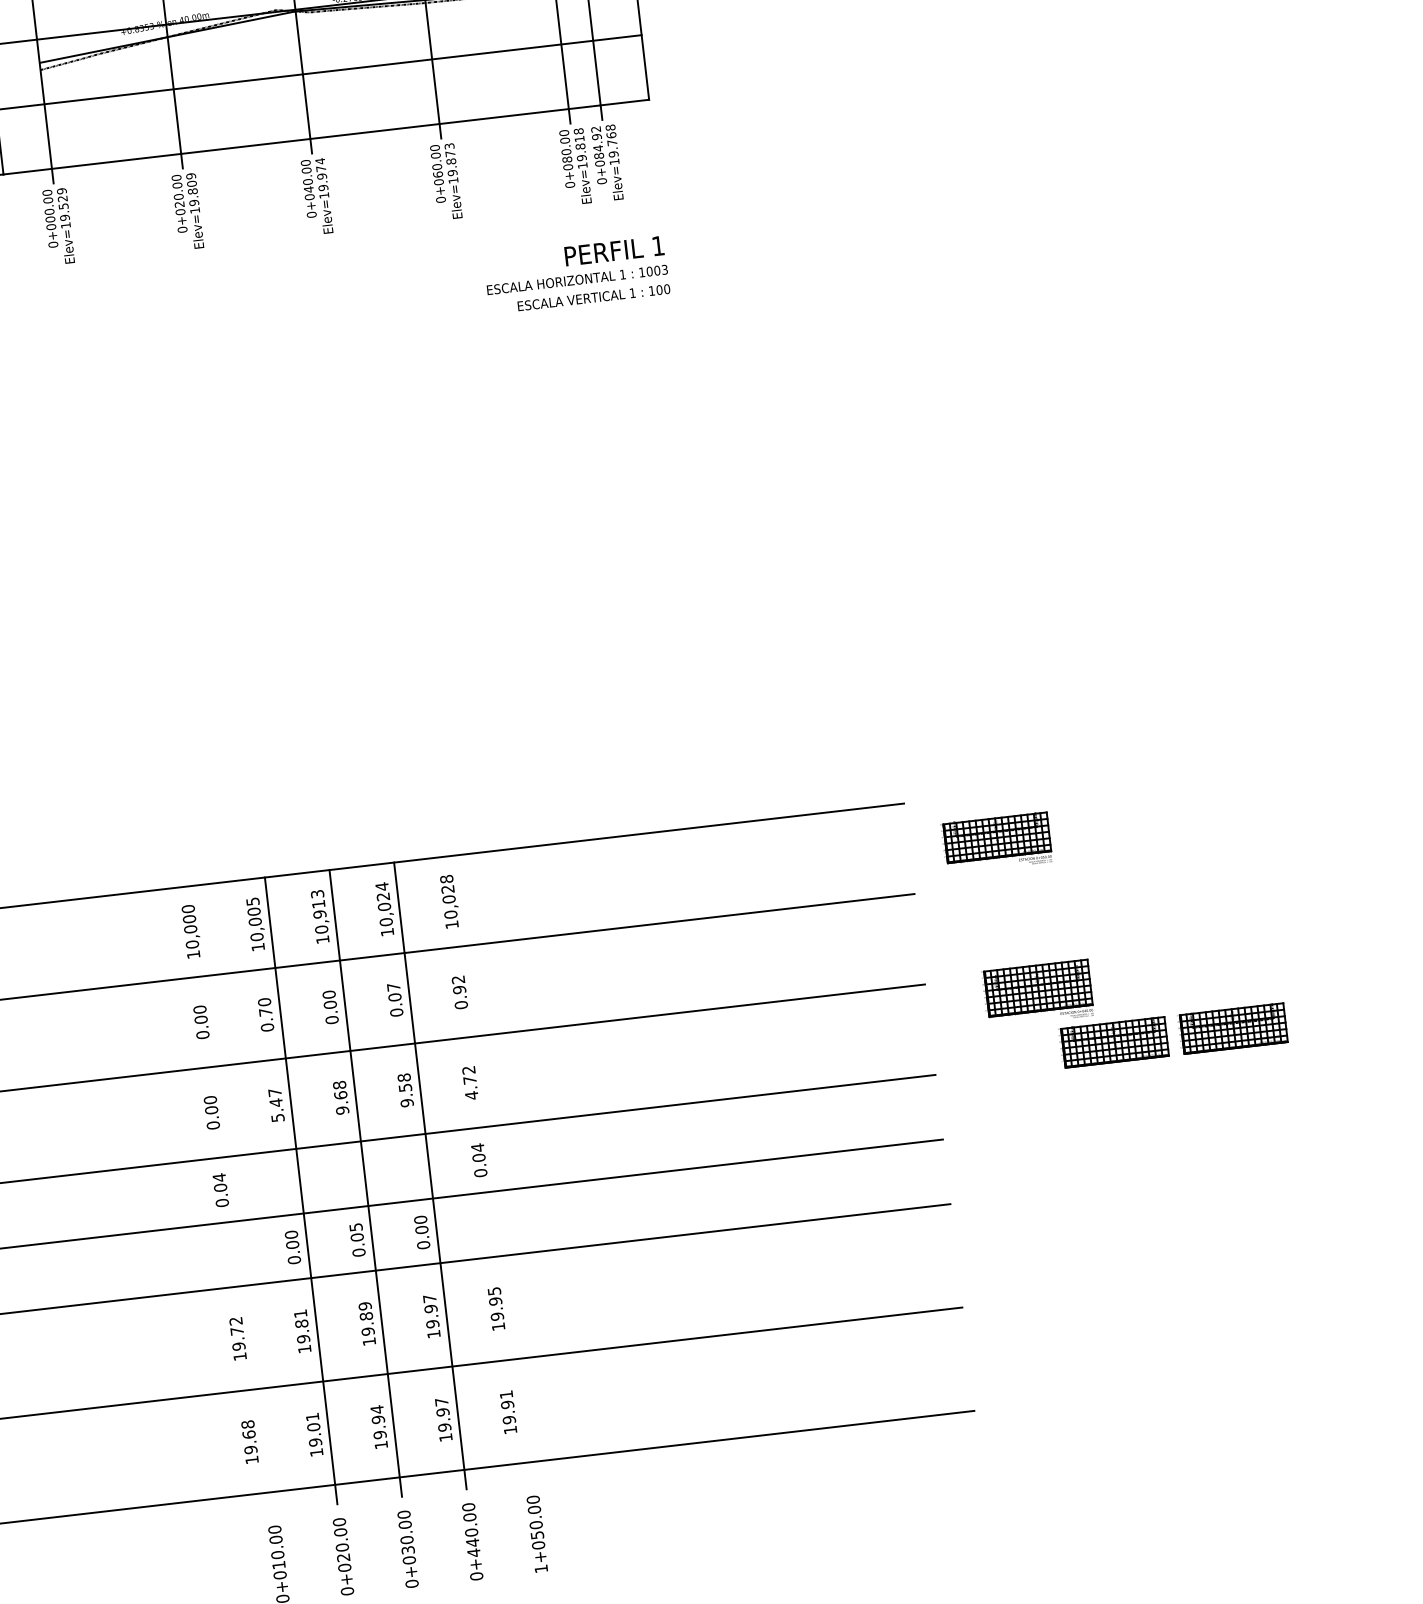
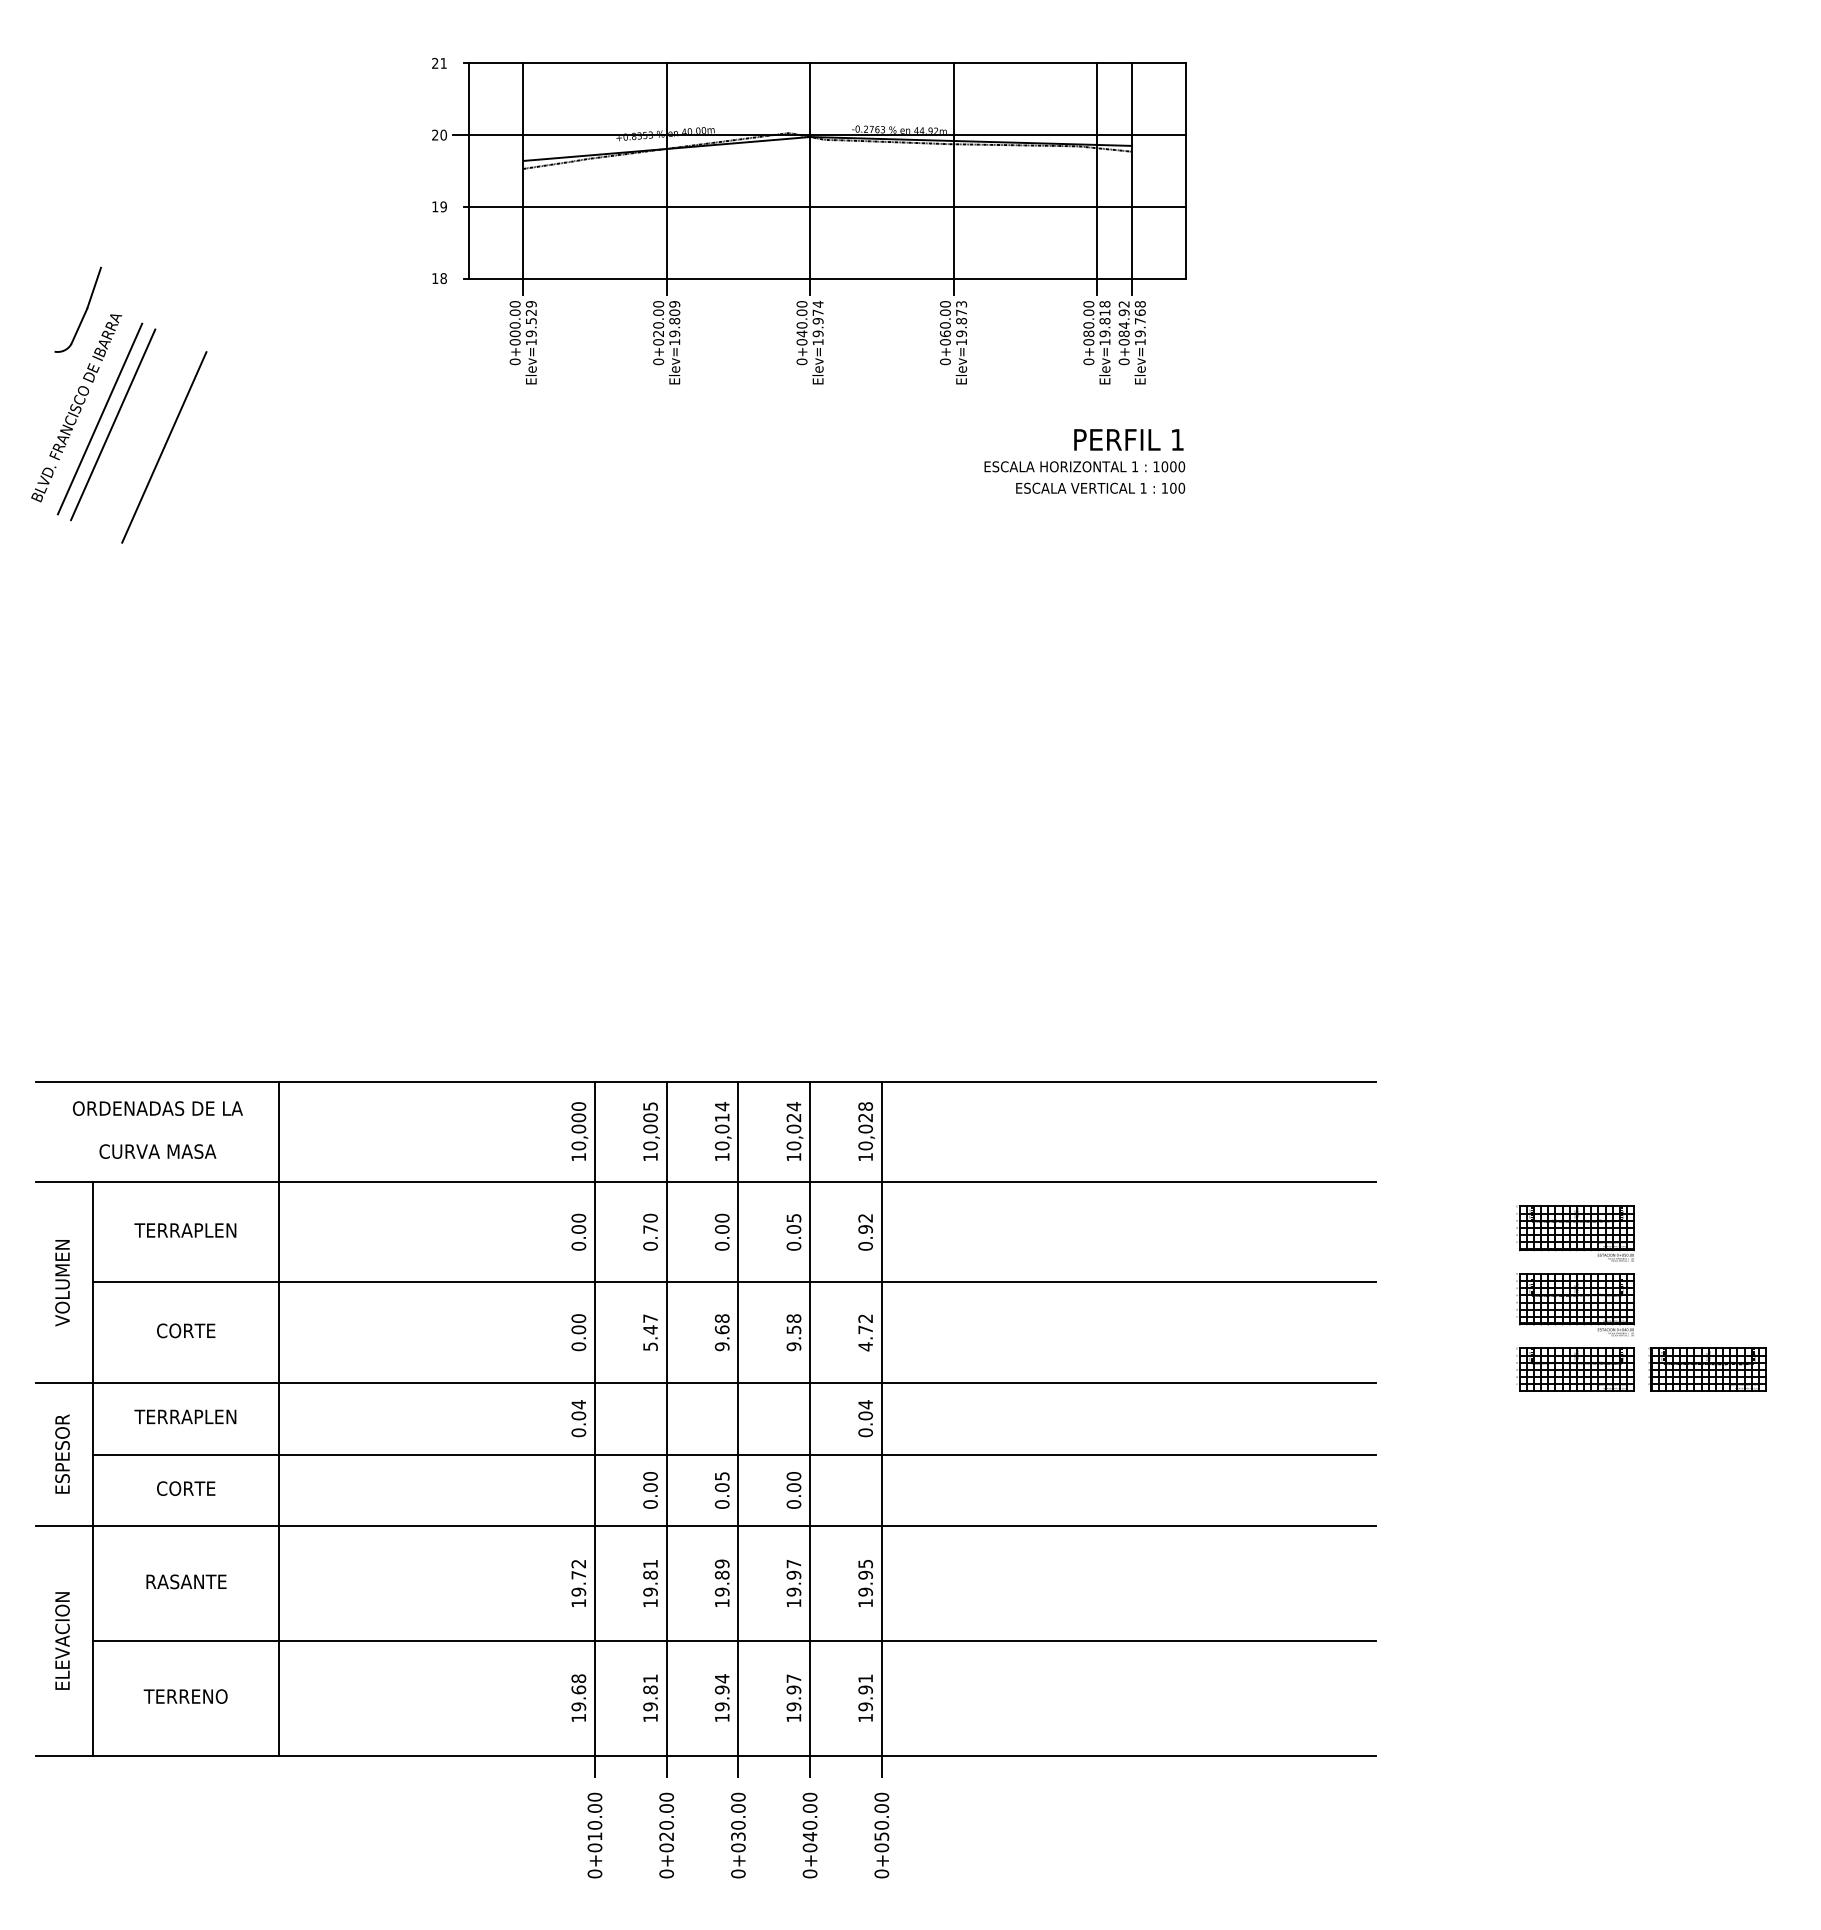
text: (664, 269) -> (1181, 466), 1003 -> 1000
part: (996, 842) -> (1575, 1233), moved
text: (318, 904) -> (721, 1117), 10,913 -> 10,014
text: (393, 987) -> (793, 1218), 0.07 -> 0.05
part: (1037, 993) -> (1575, 1304), moved
line: (494, 1168) -> (881, 1429), added
line: (236, 1198) -> (594, 1429), added
text: (313, 1426) -> (650, 1689), 19.01 -> 19.81
text: (473, 1552) -> (809, 1847), 0+440.00 -> 0+040.00
text: (540, 1568) -> (881, 1873), 1+050.00 -> 0+050.00

